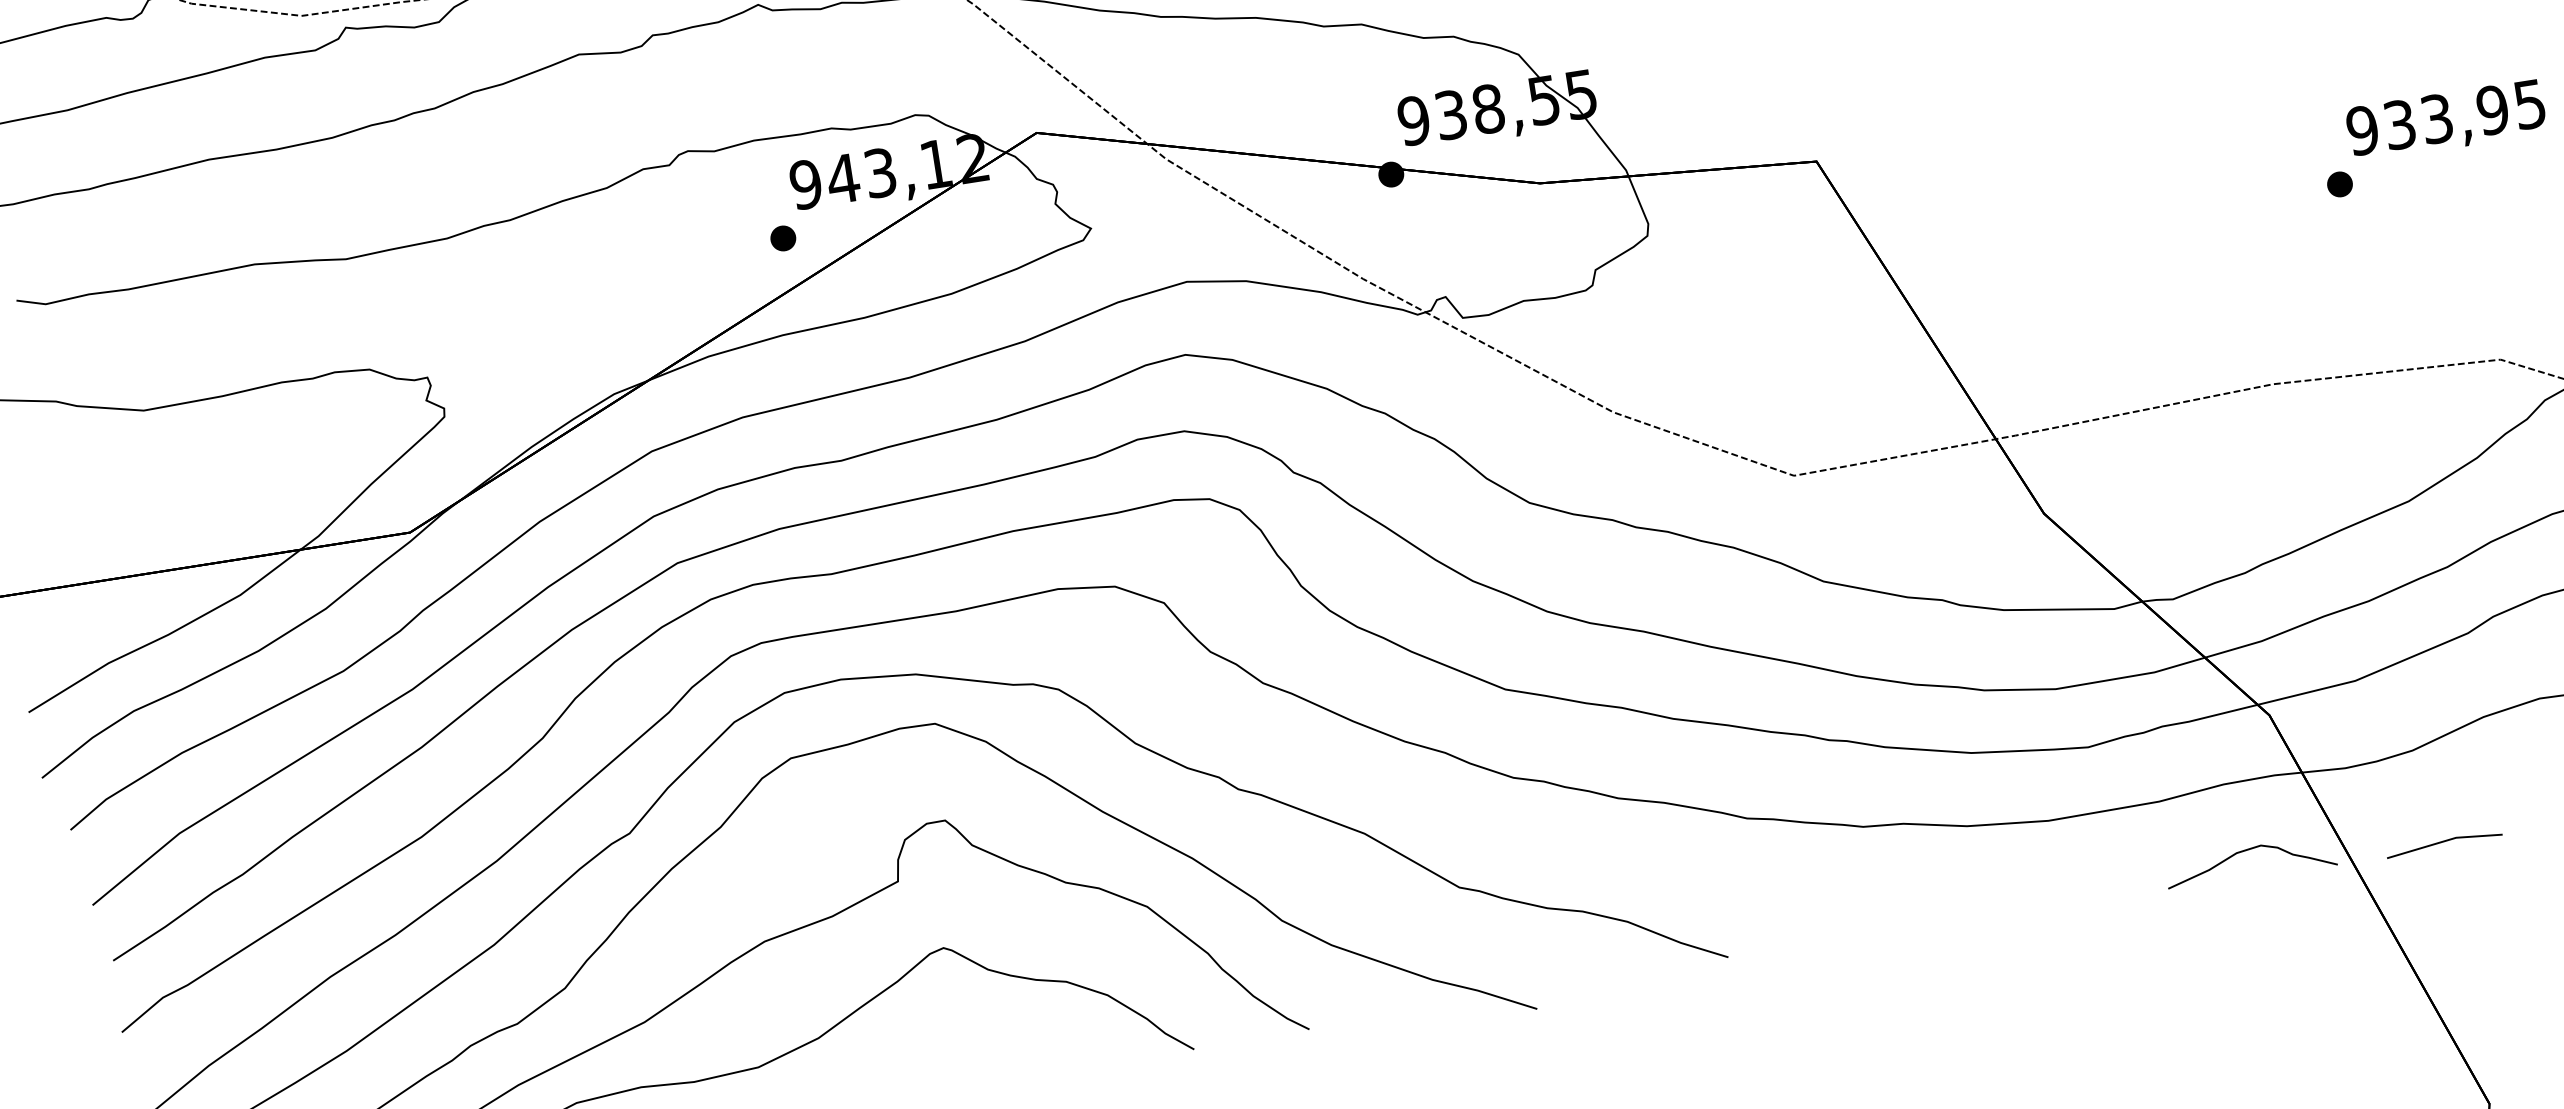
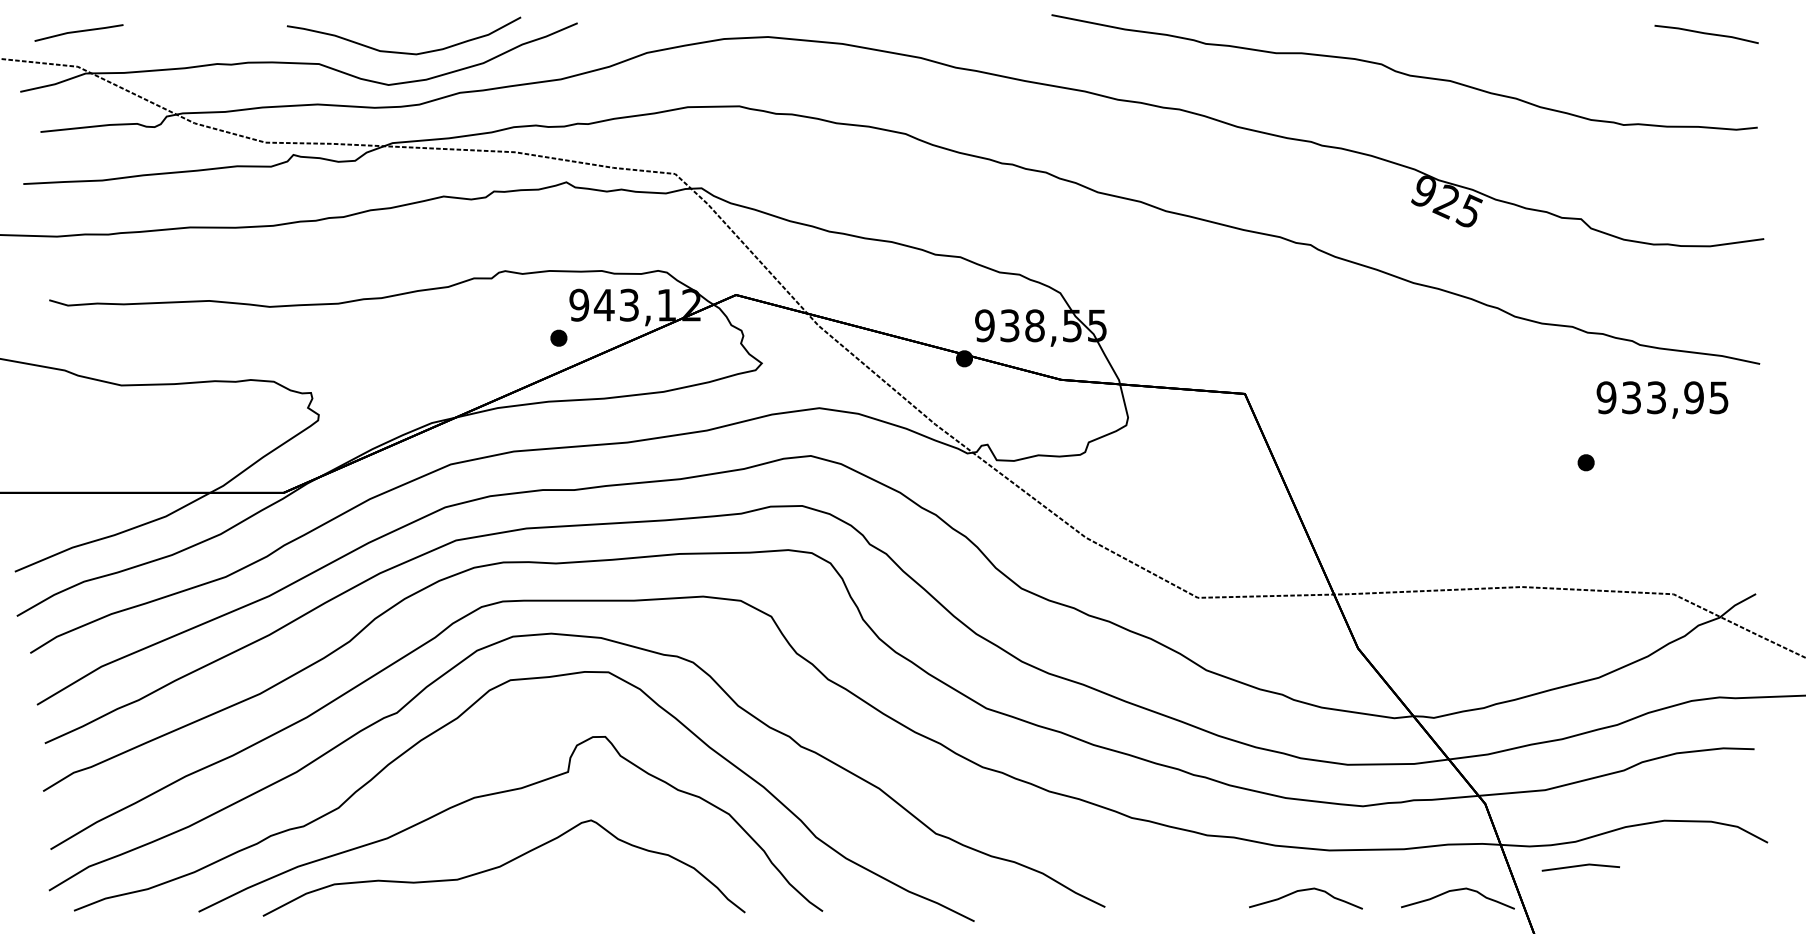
text: (2446, 120) -> (1662, 399), moved
line: (2443, 842) -> (1580, 866), moved
curve: (2018, 888) -> (1302, 891), added

